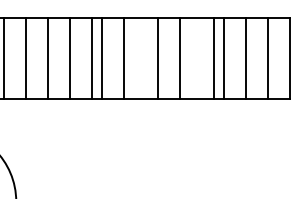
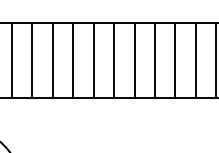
line: (101, 58) -> (113, 60), moved
line: (123, 58) -> (134, 60), moved
line: (213, 58) -> (195, 60), moved

